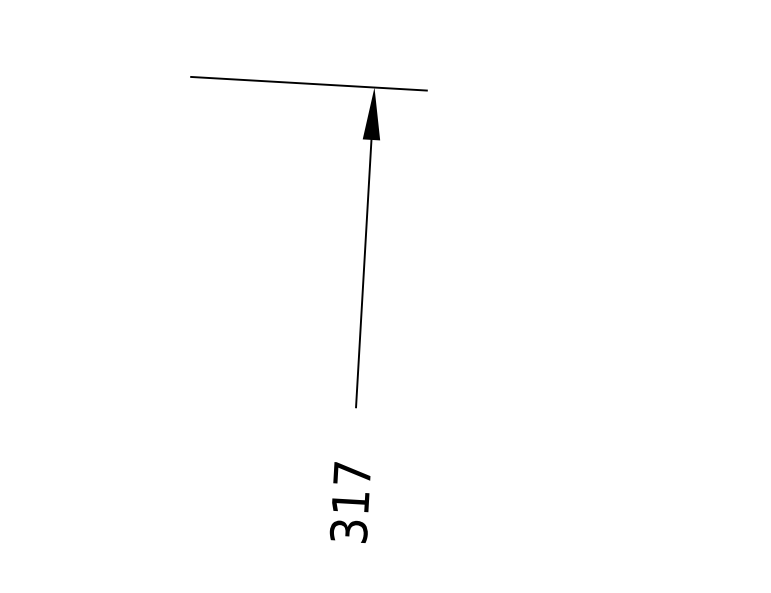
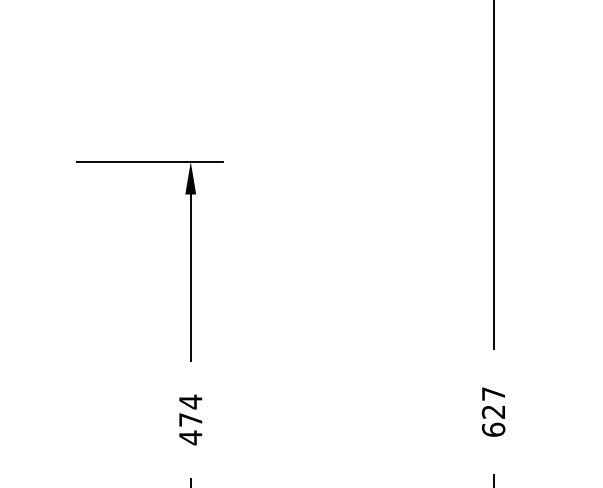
text: (350, 501) -> (190, 419), 317 -> 474

